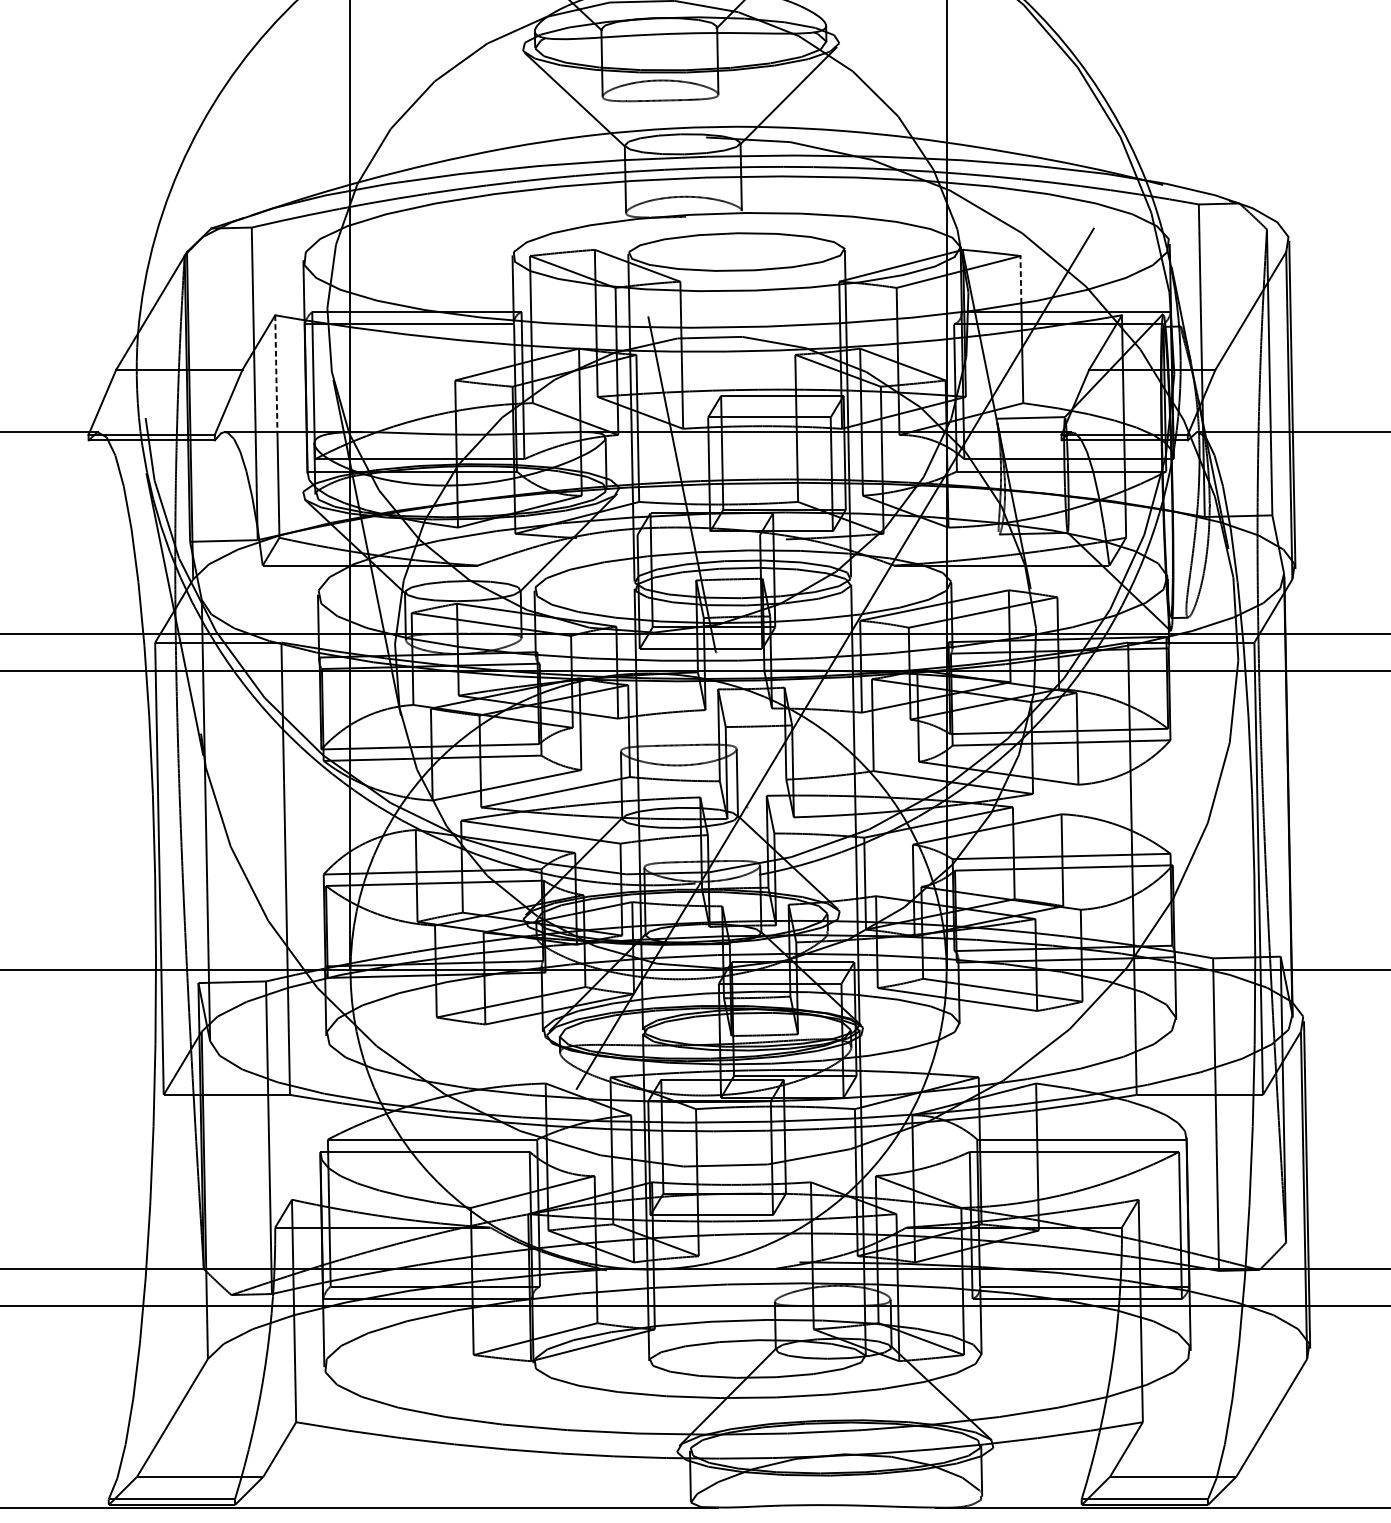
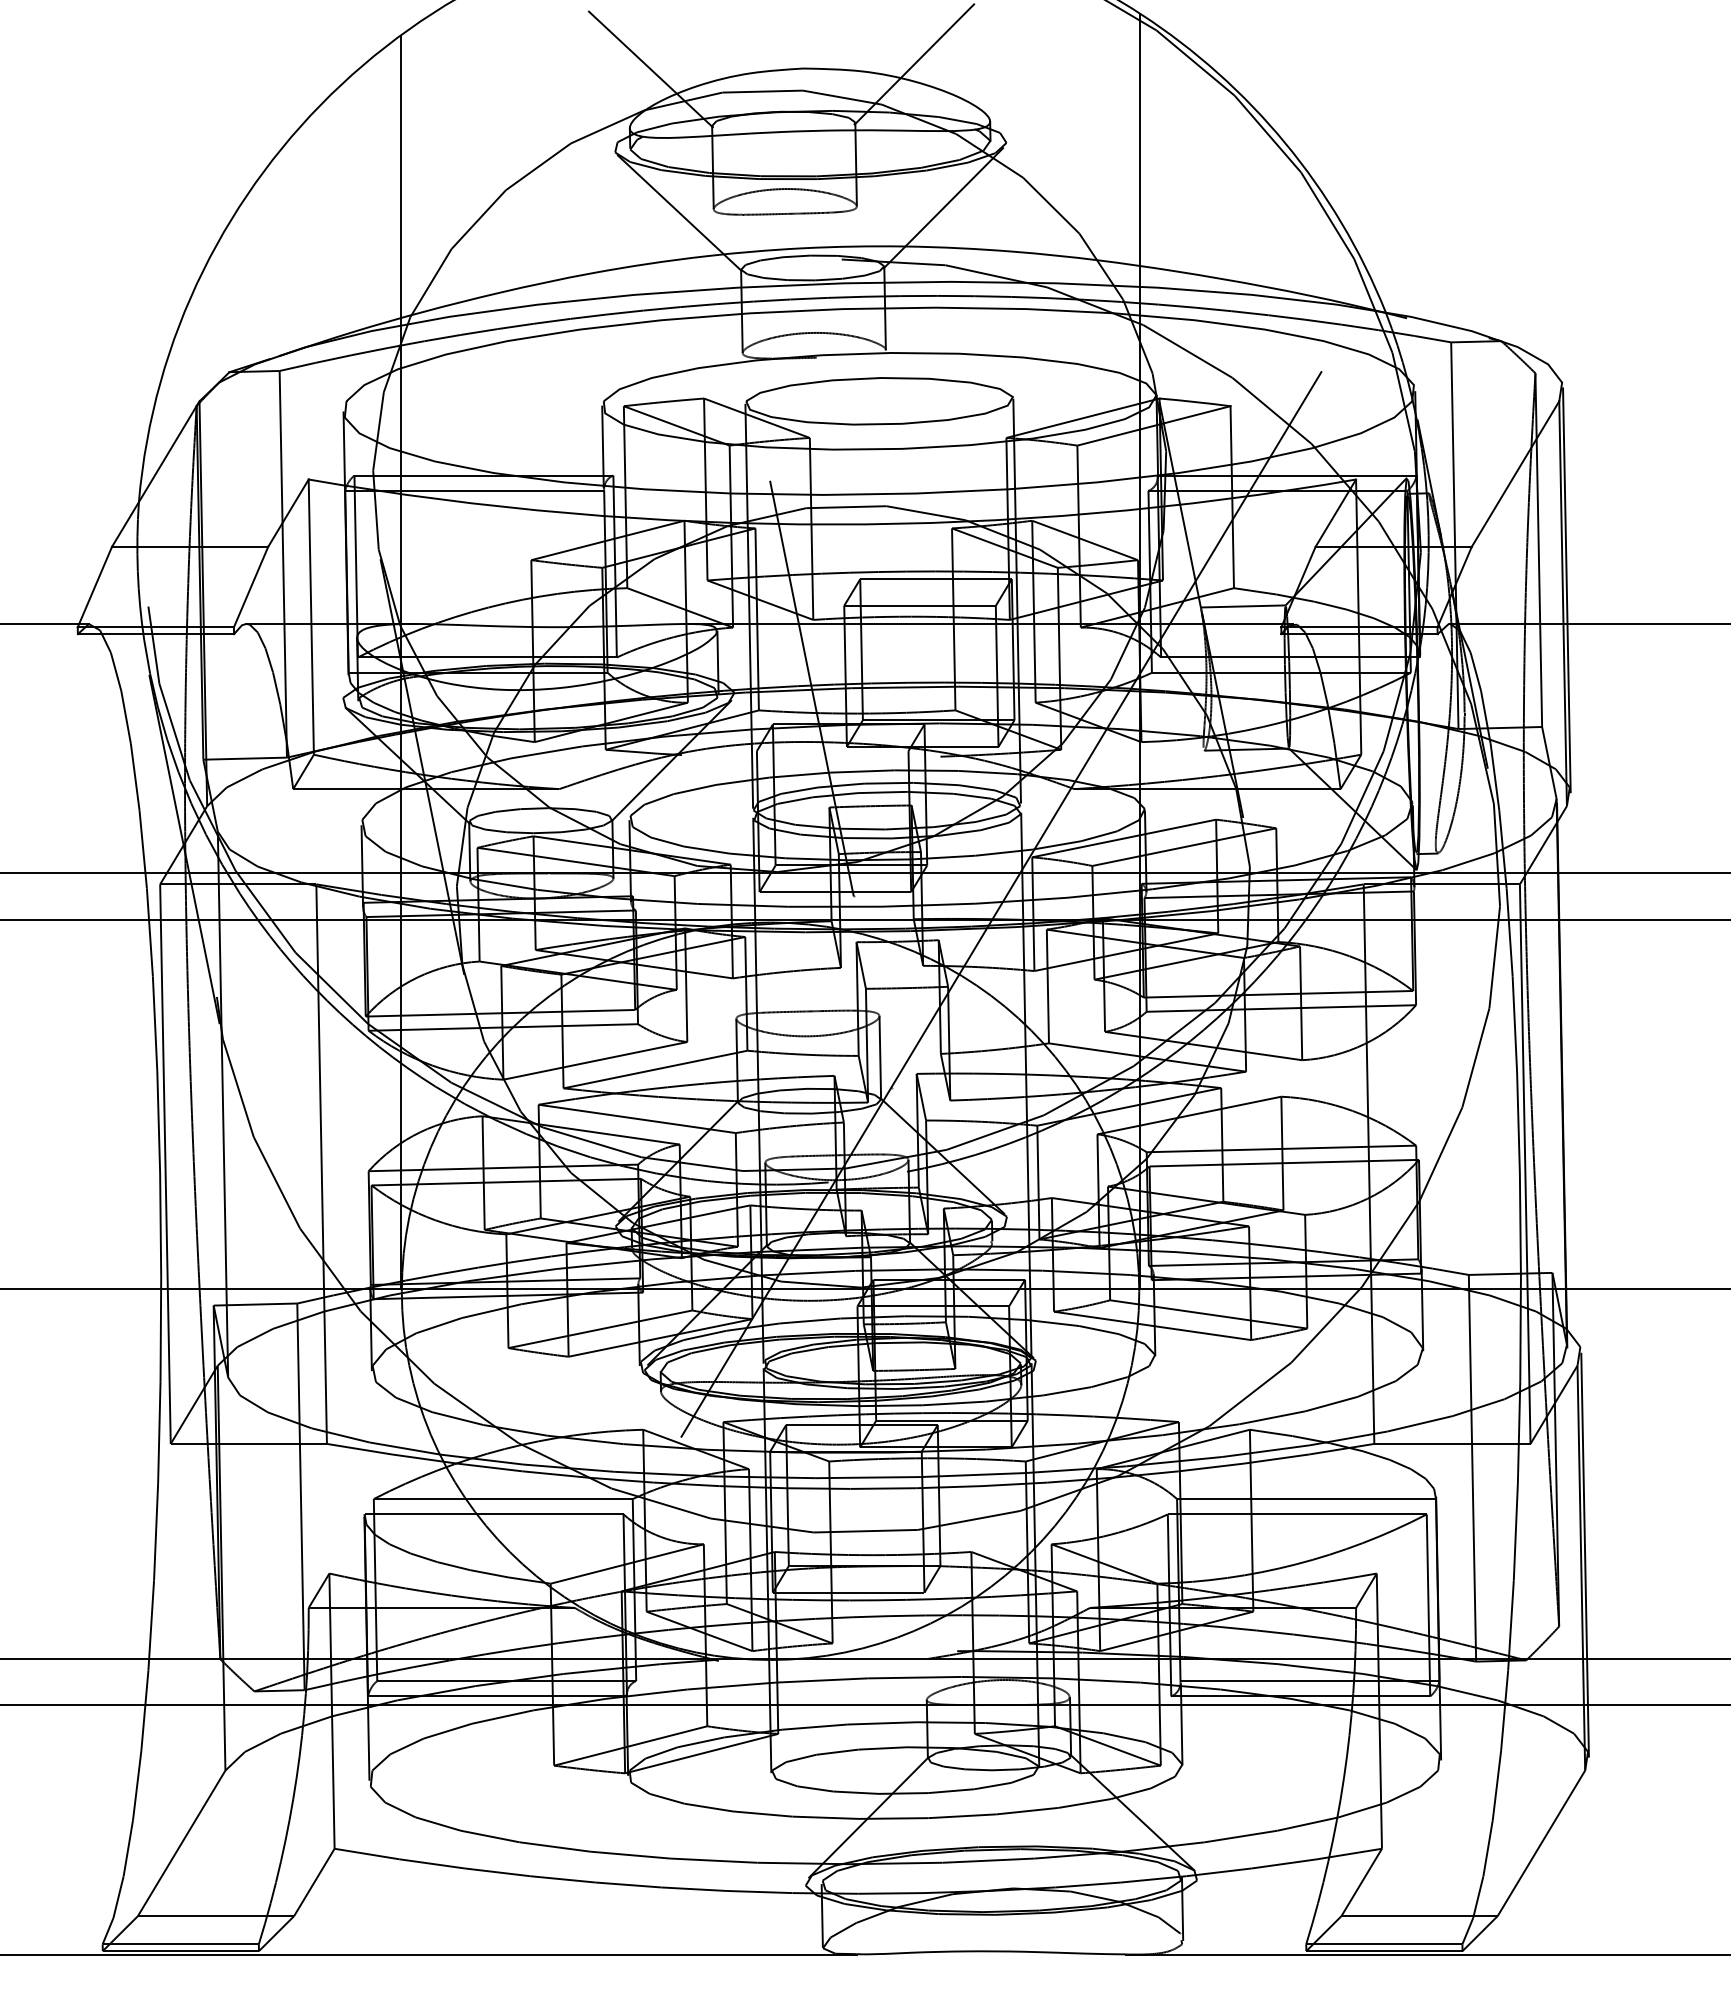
line: (1021, 279) -> (1231, 435), dashed -> solid
line: (276, 374) -> (310, 552), dashed -> solid

